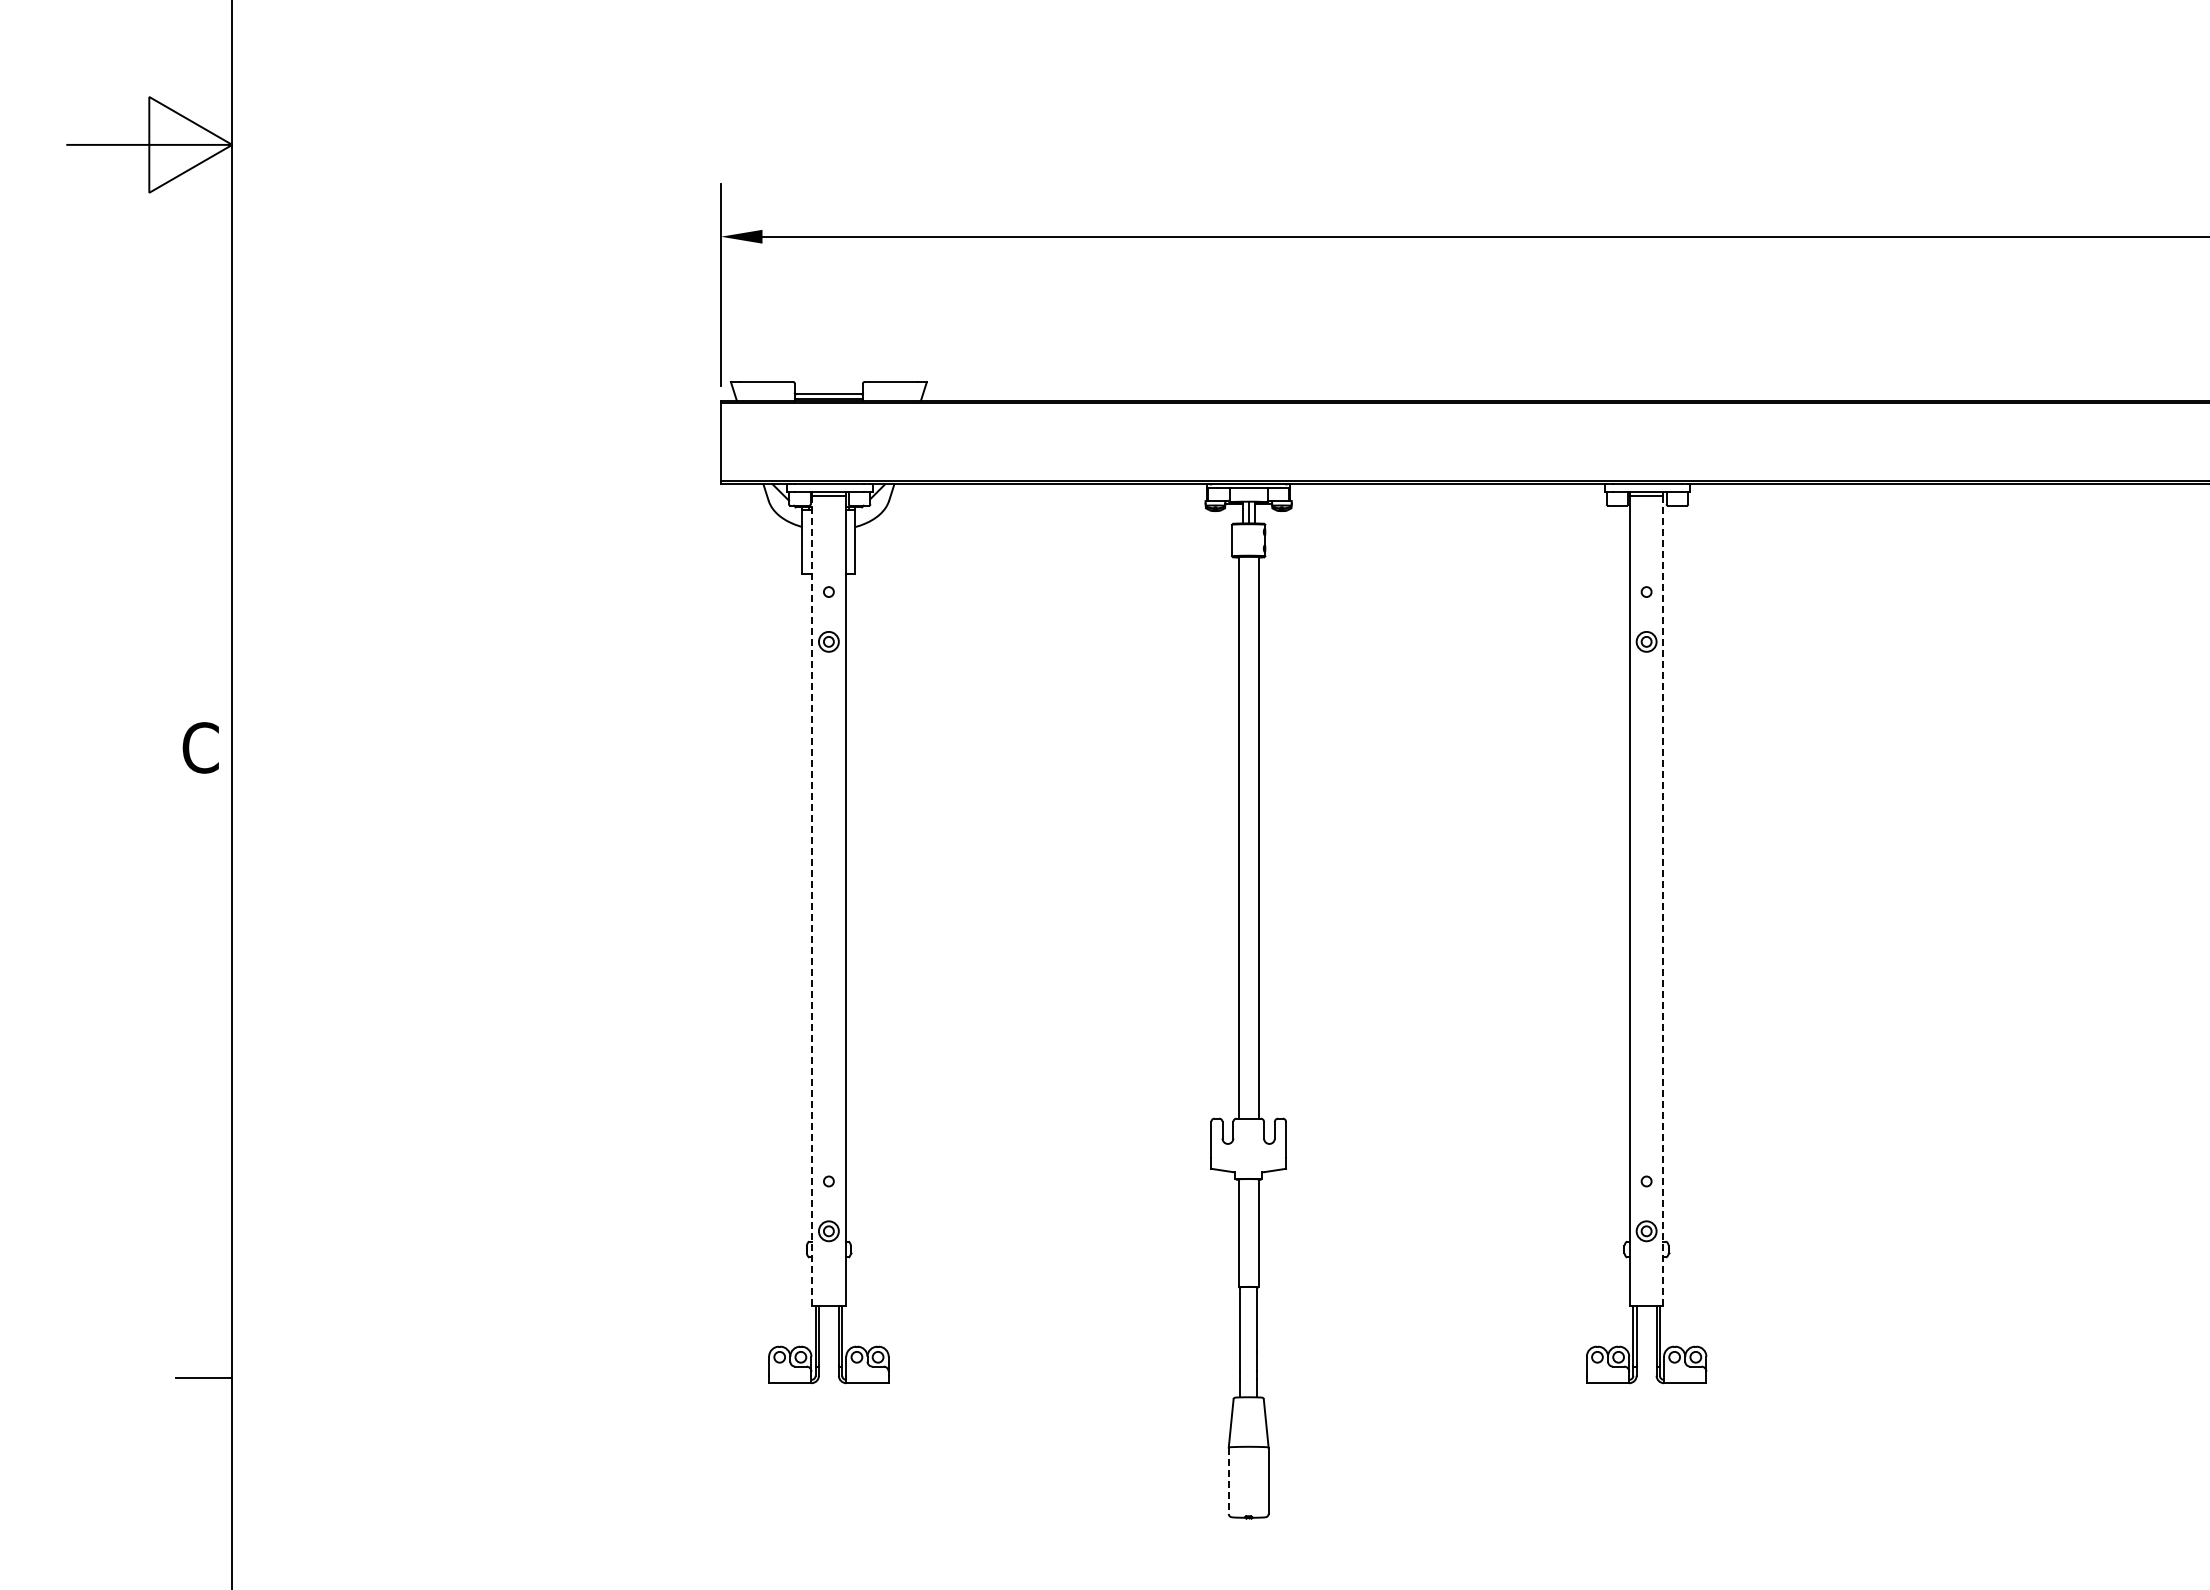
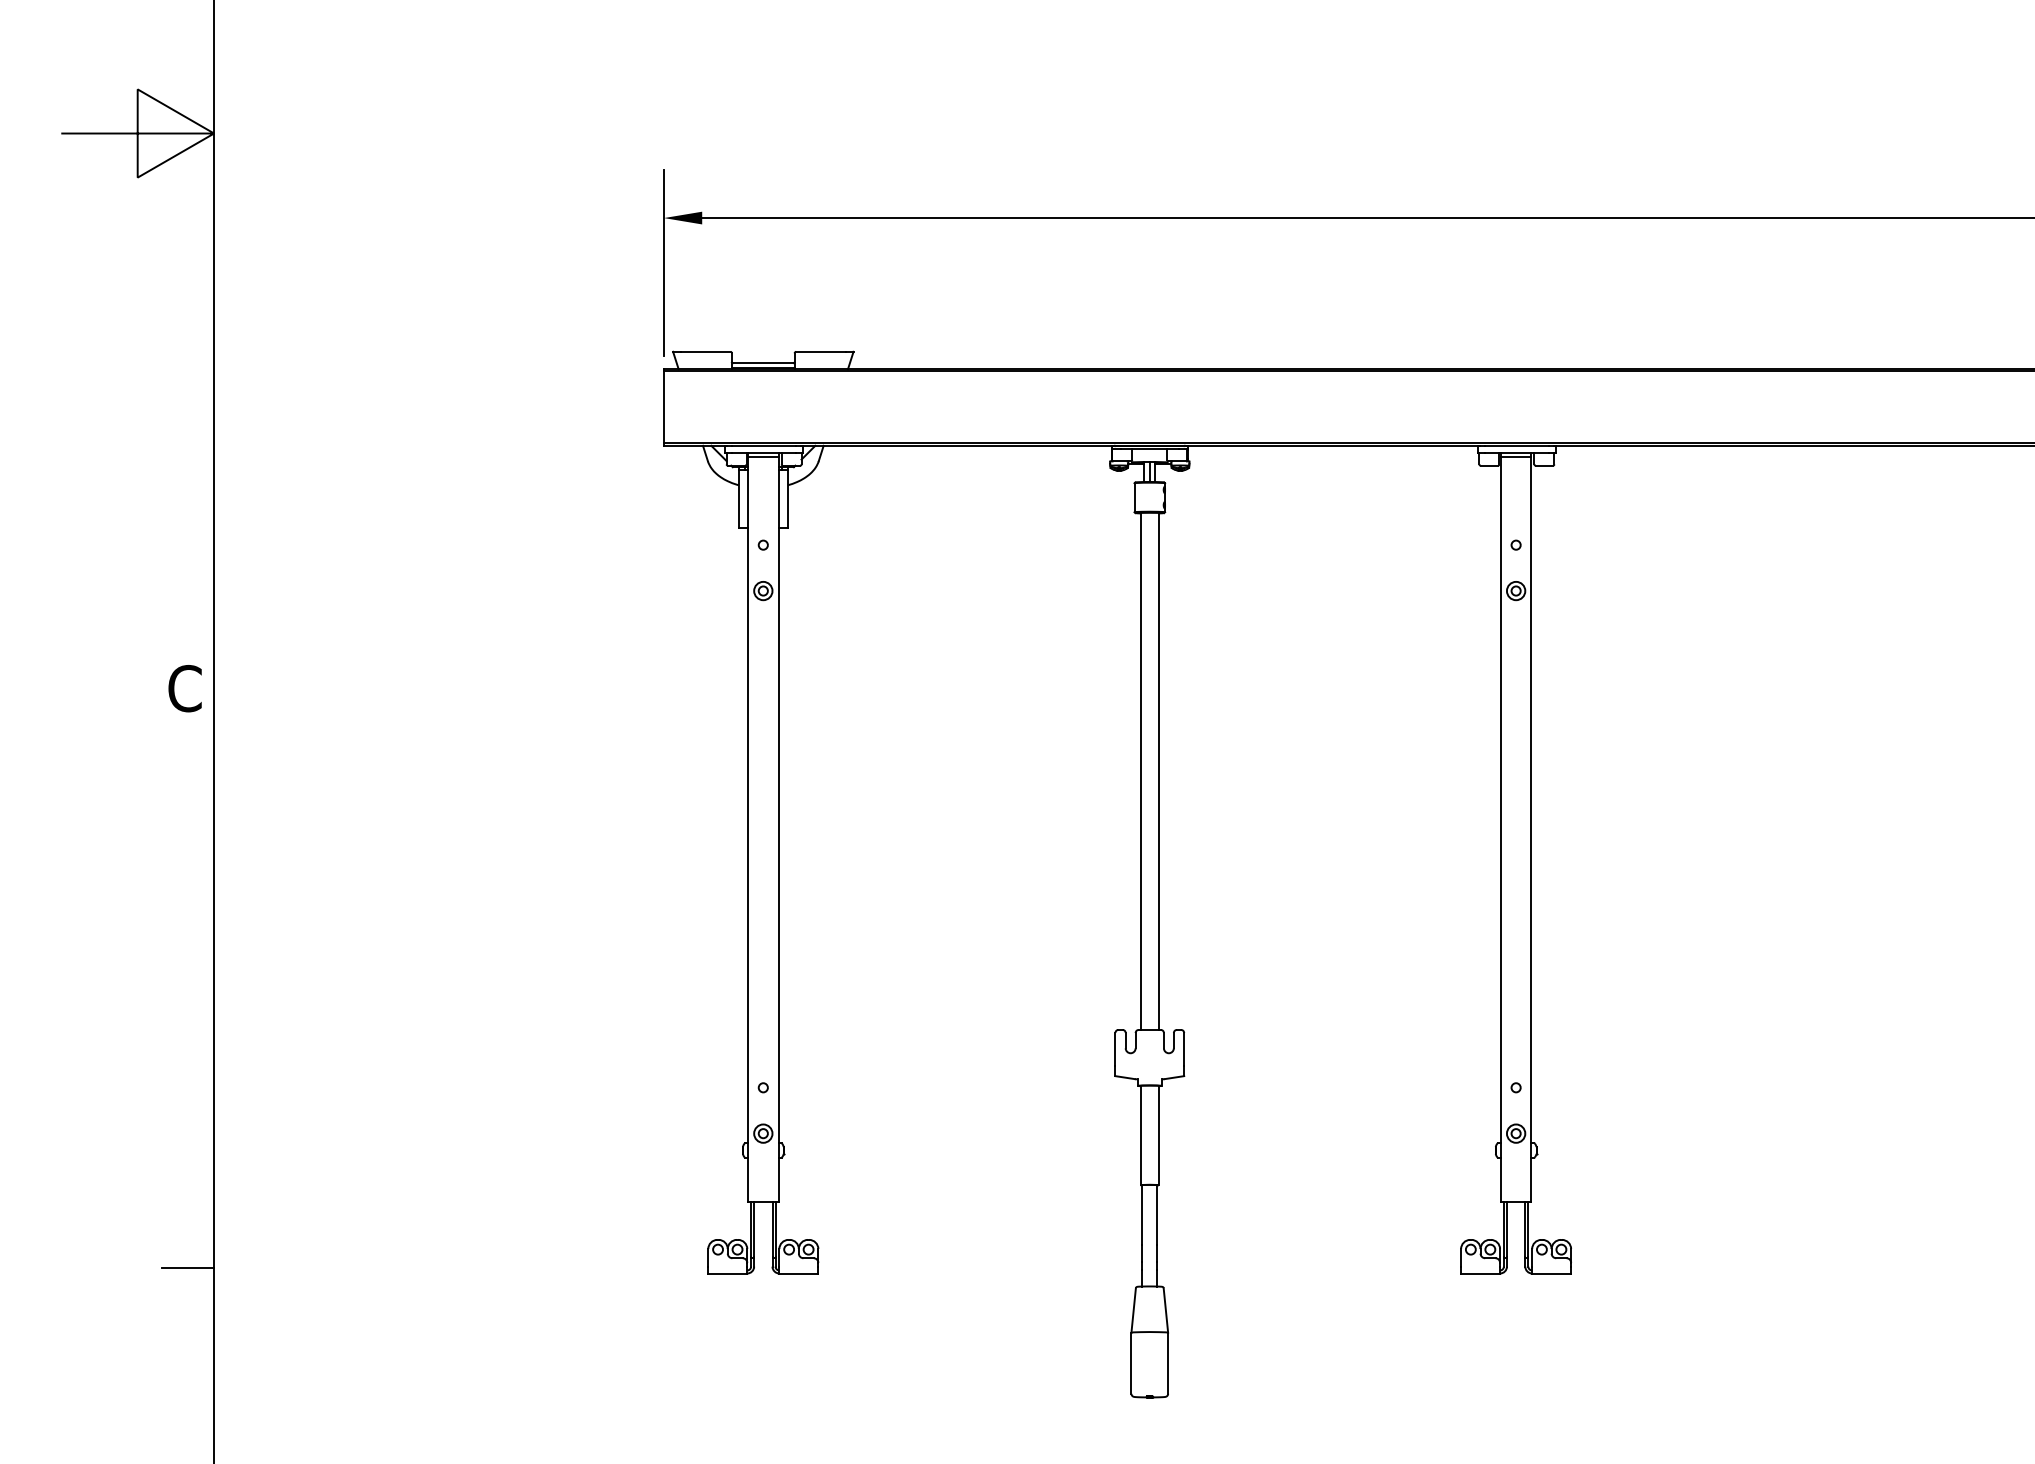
line: (812, 900) -> (748, 829), dashed -> solid
line: (1663, 900) -> (1531, 829), dashed -> solid
line: (1228, 1481) -> (1131, 1363), dashed -> solid

